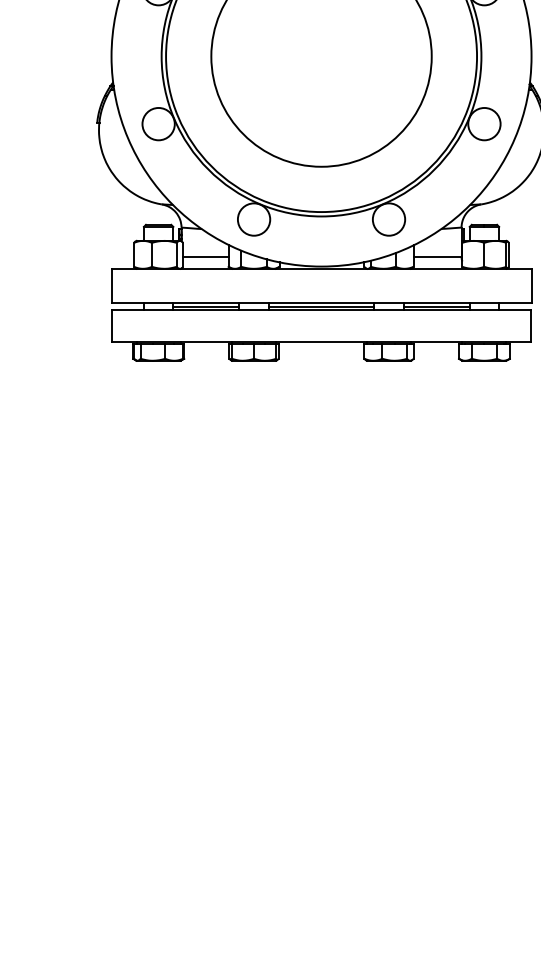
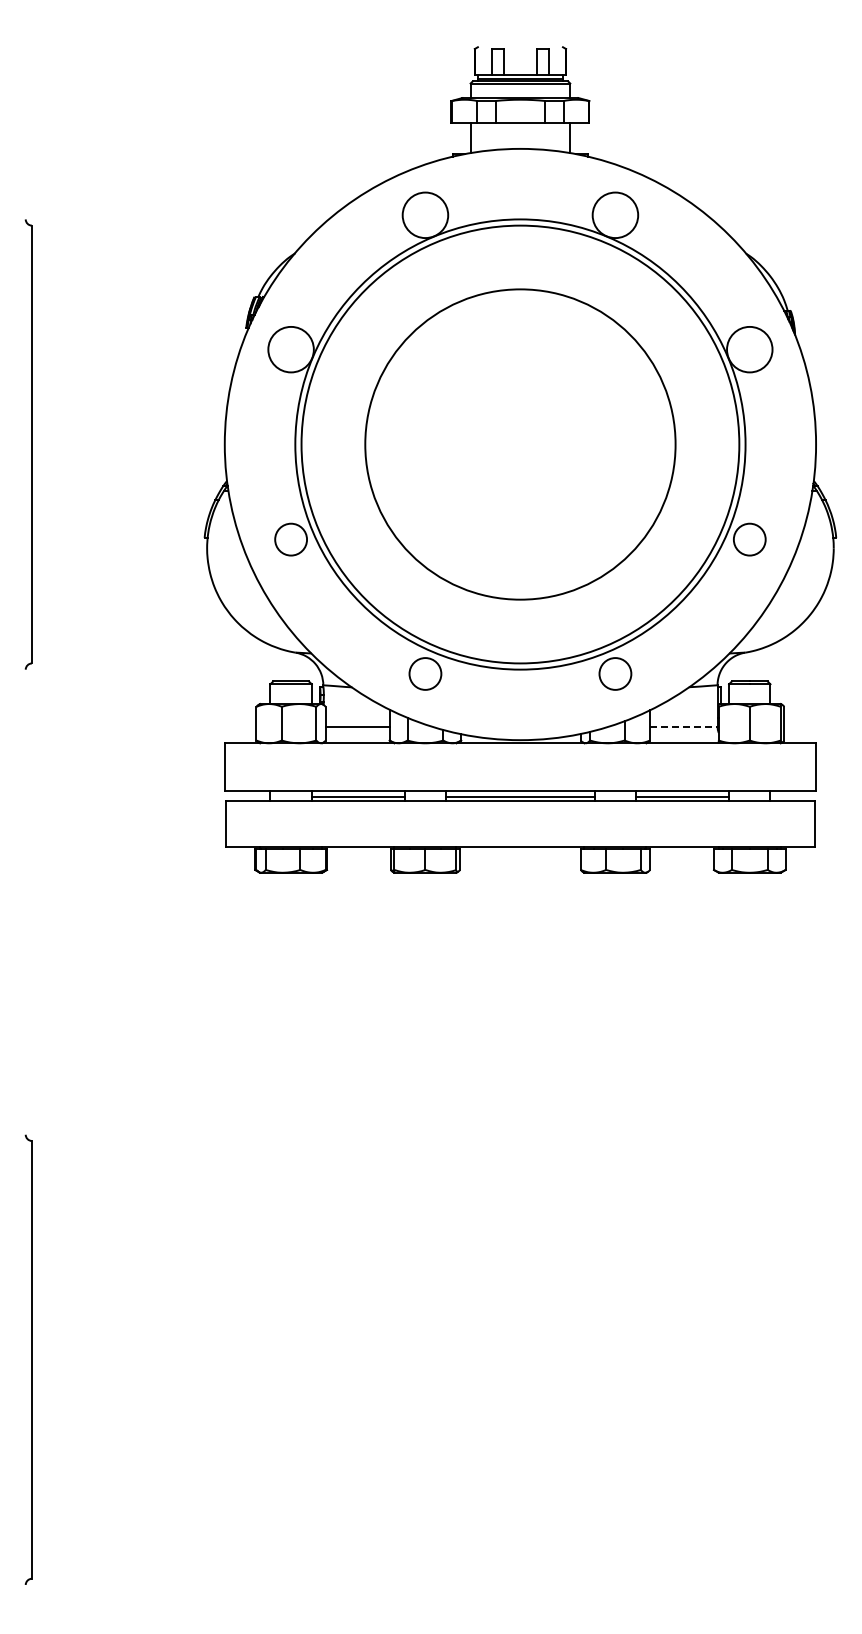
circle: (158, 124) -> (290, 539), size x0.7
circle: (484, 124) -> (749, 539), size x0.7
circle: (254, 219) -> (425, 673), size x0.7
circle: (389, 219) -> (615, 673), size x0.7
line: (437, 256) -> (683, 726), solid -> dashed

